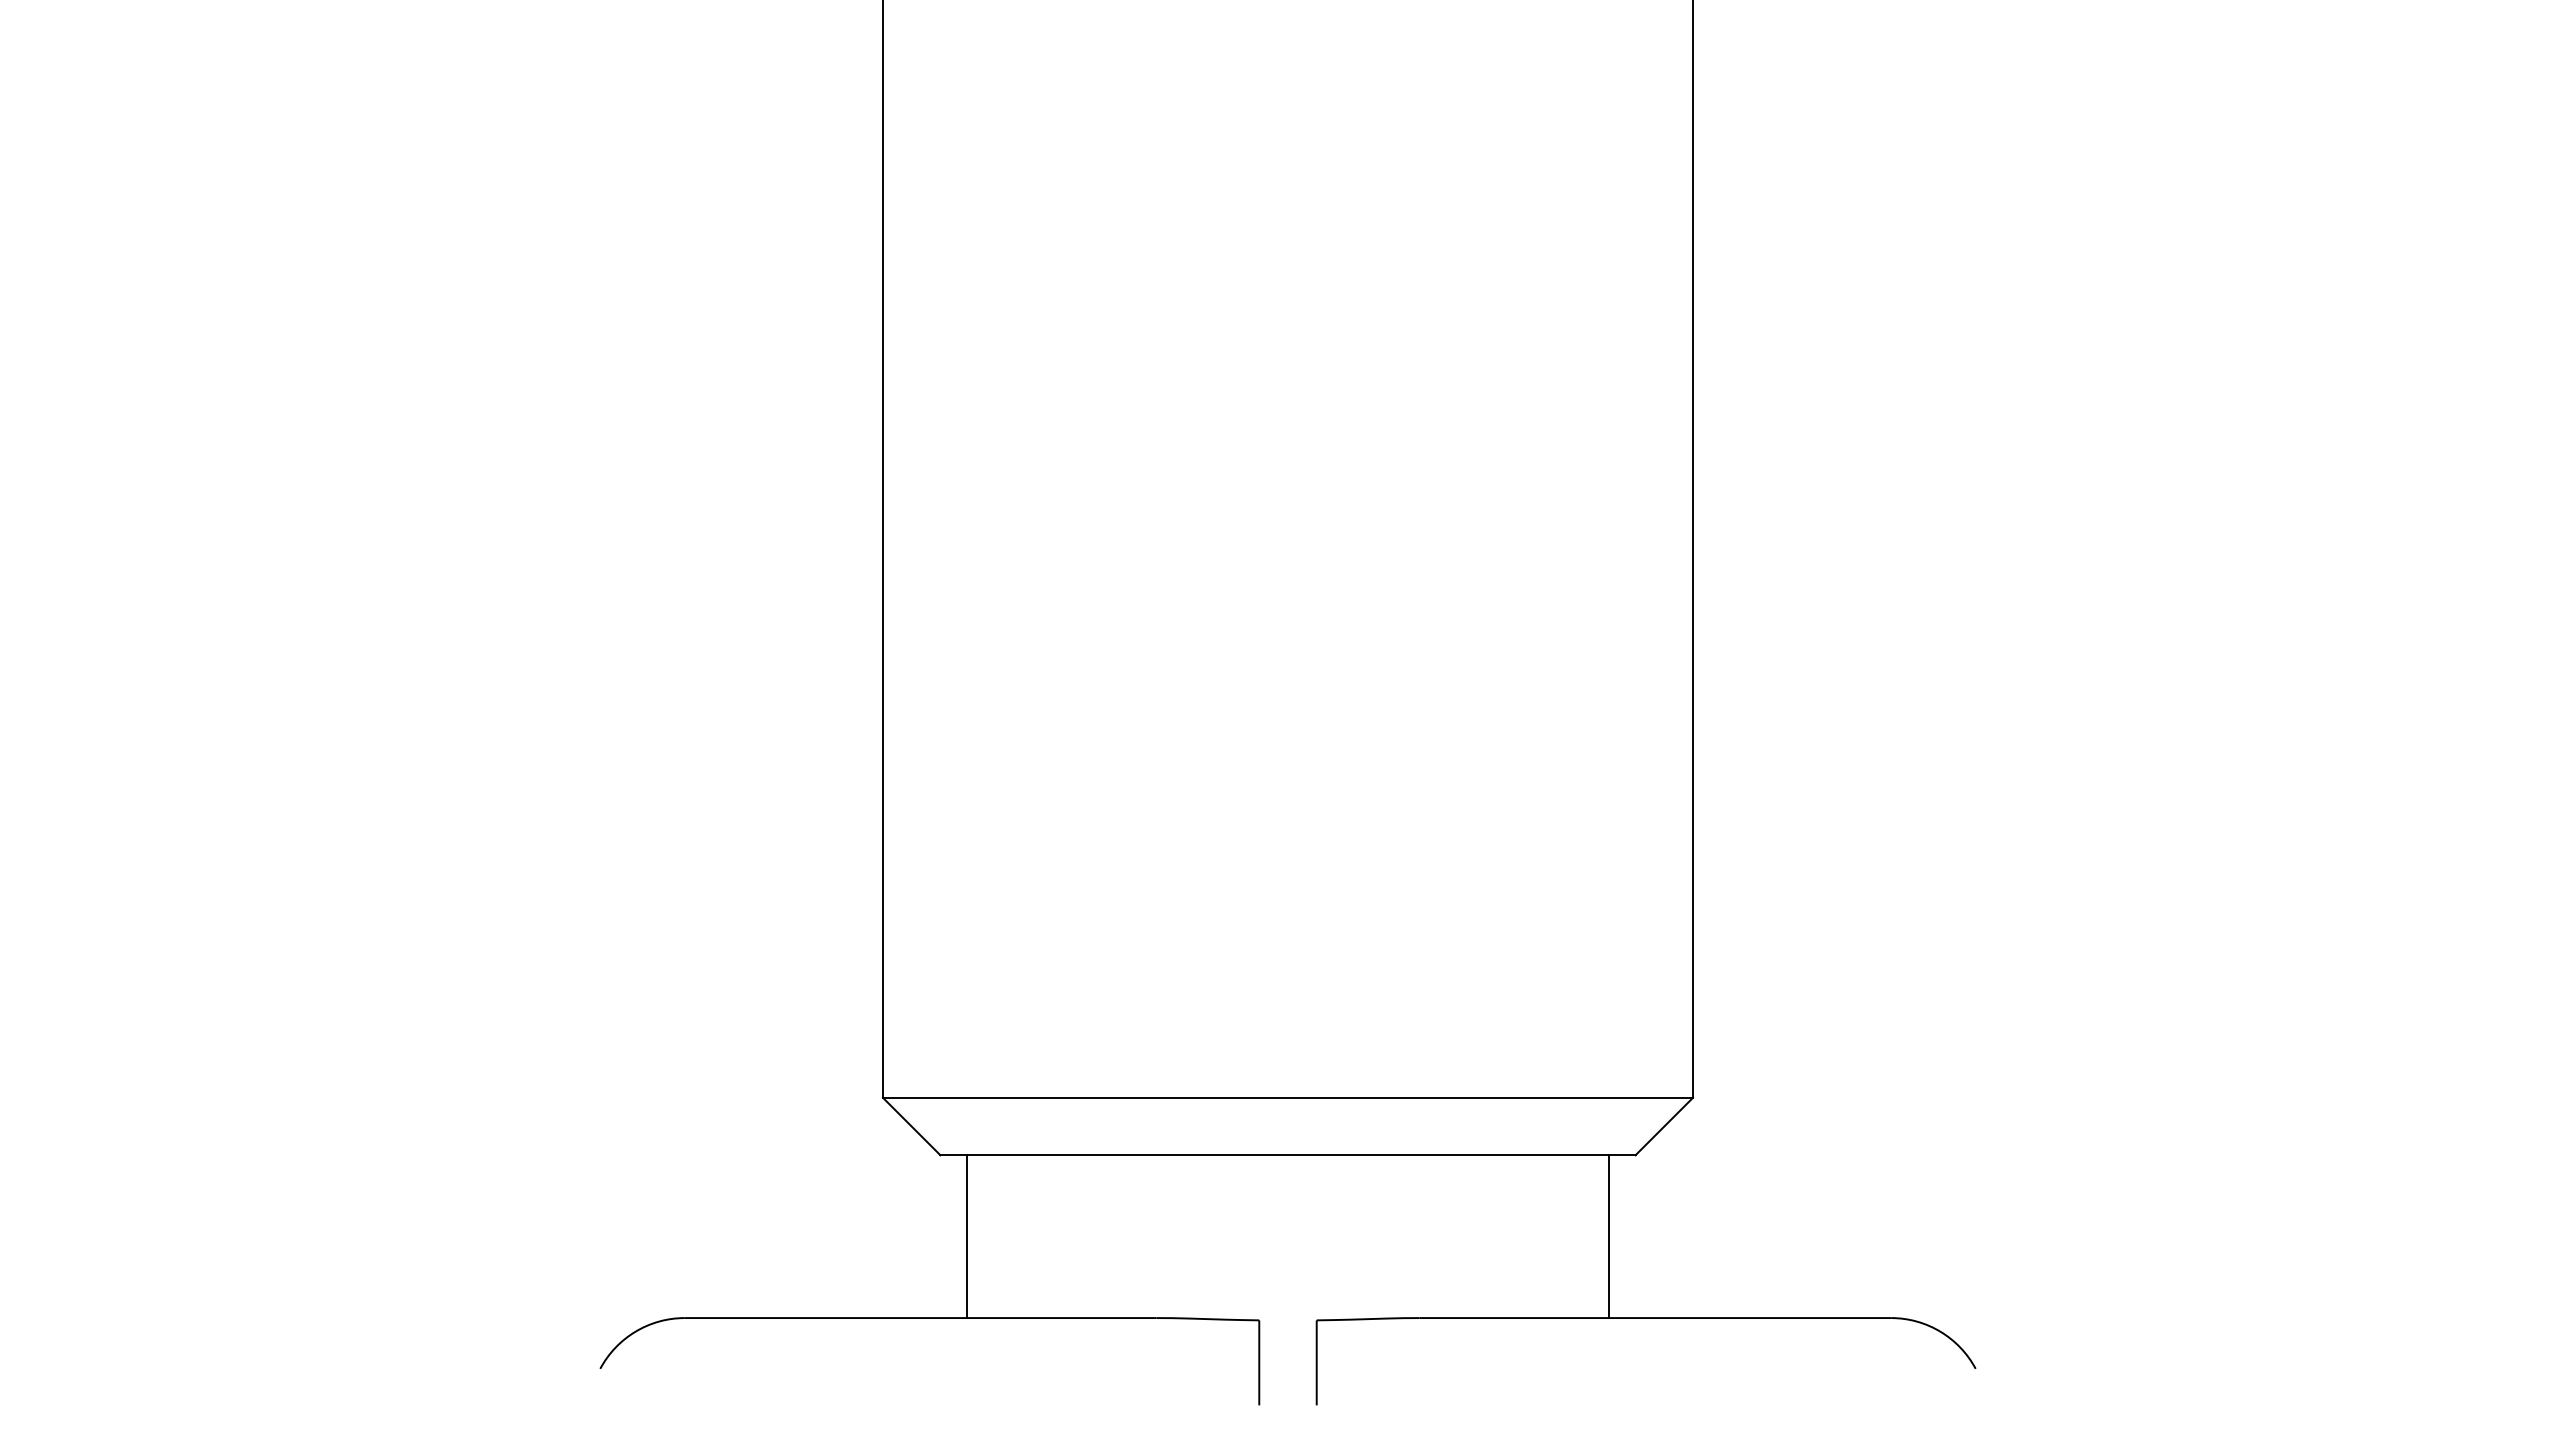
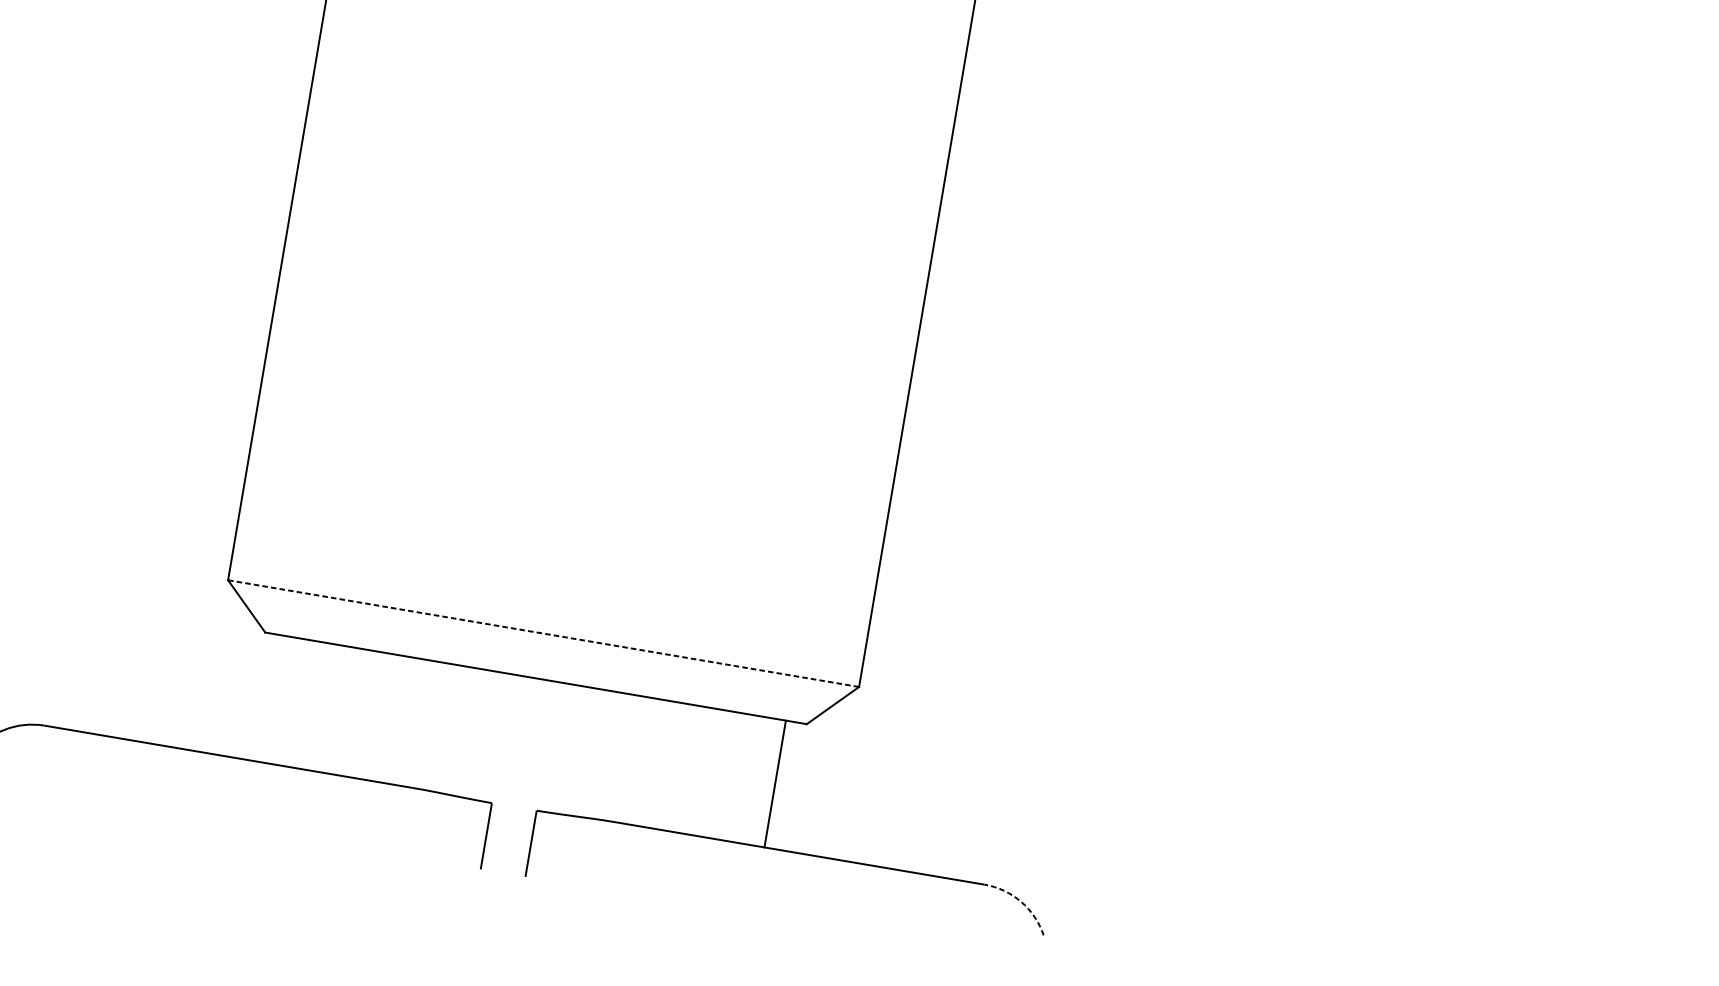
line: (1288, 1097) -> (544, 633), solid -> dashed
line: (967, 1236) -> (275, 699), removed
arc: (1940, 1331) -> (1021, 901), solid -> dashed

